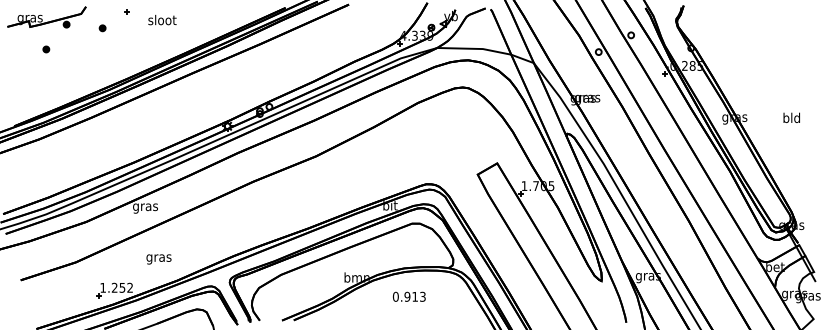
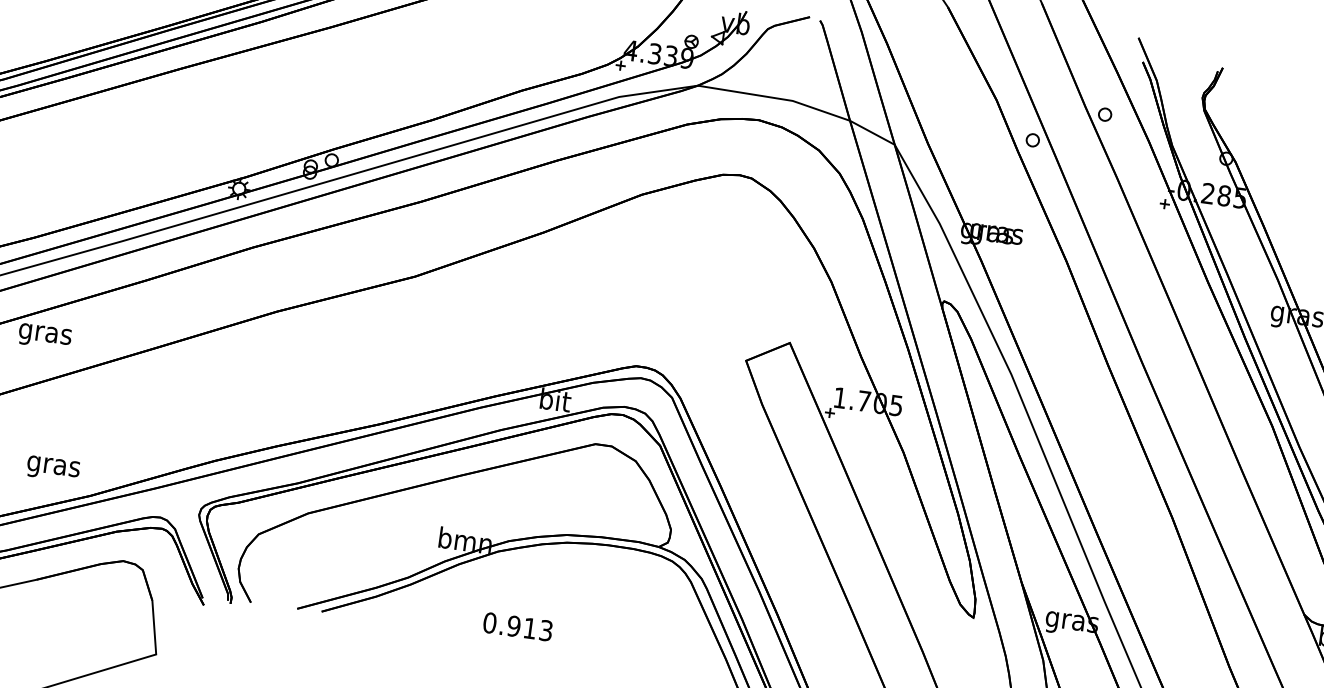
text: (158, 259) -> (52, 469), moved
text: (409, 296) -> (518, 626), moved

